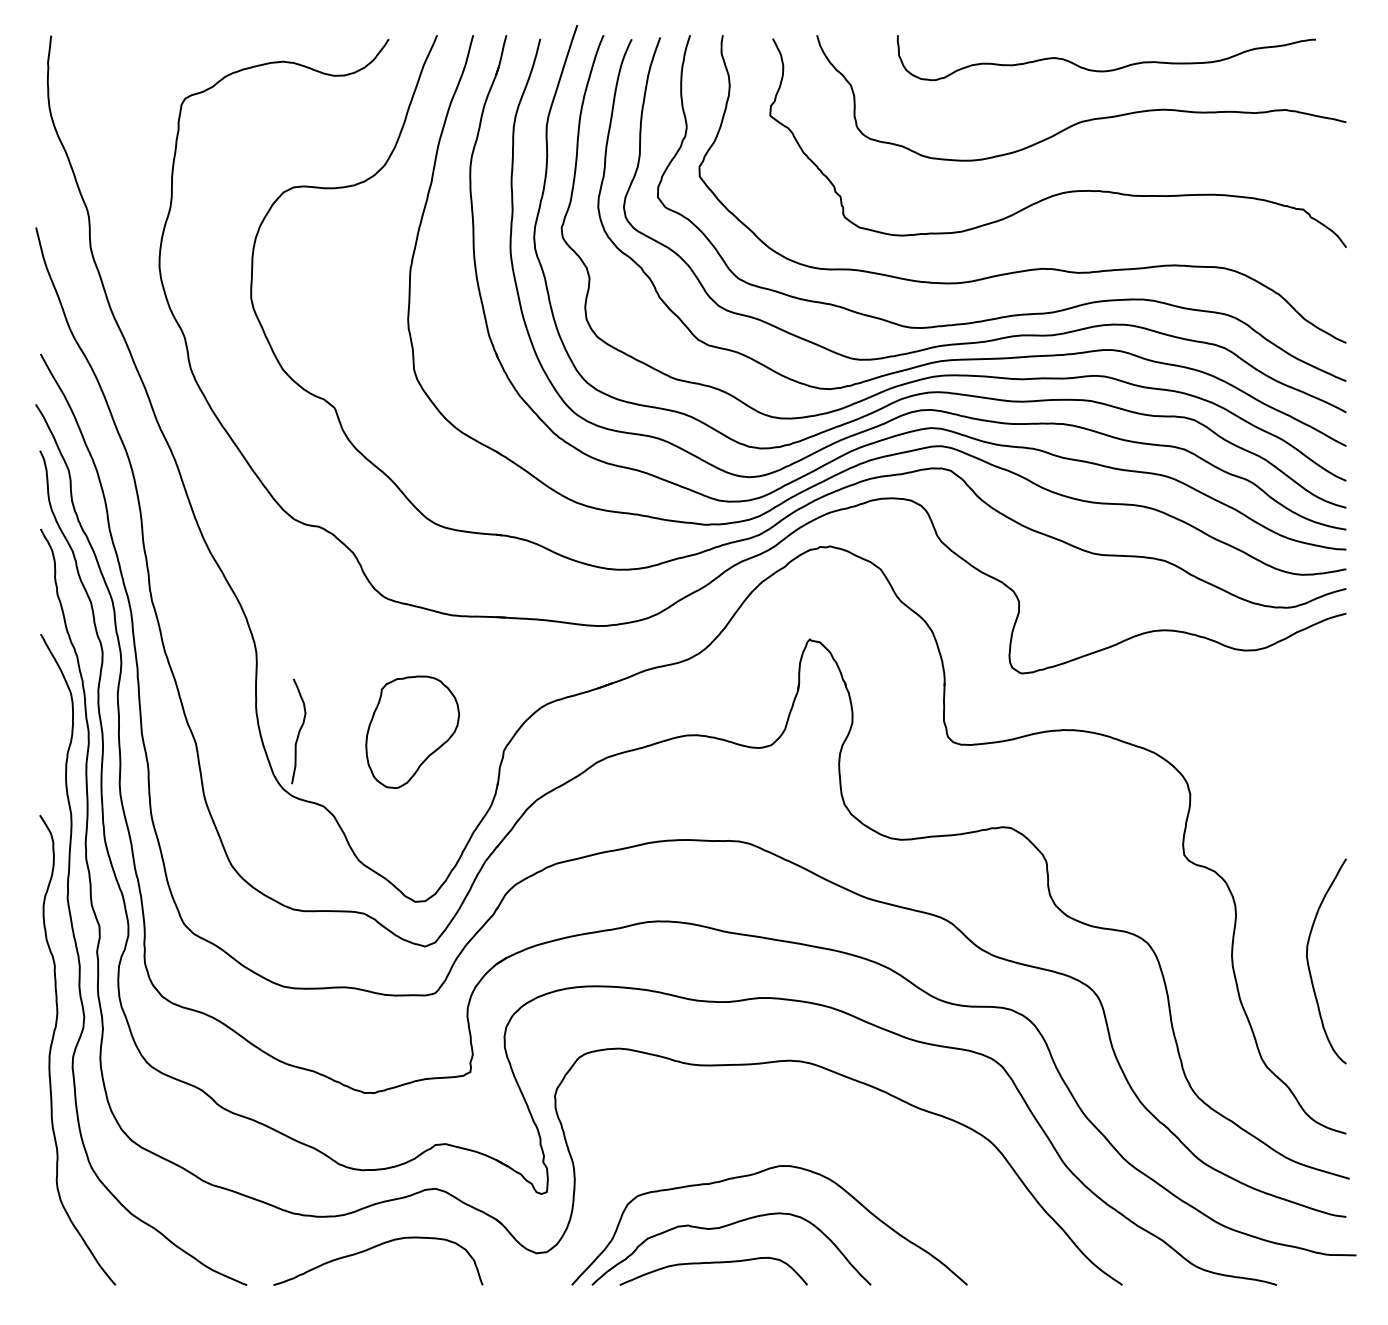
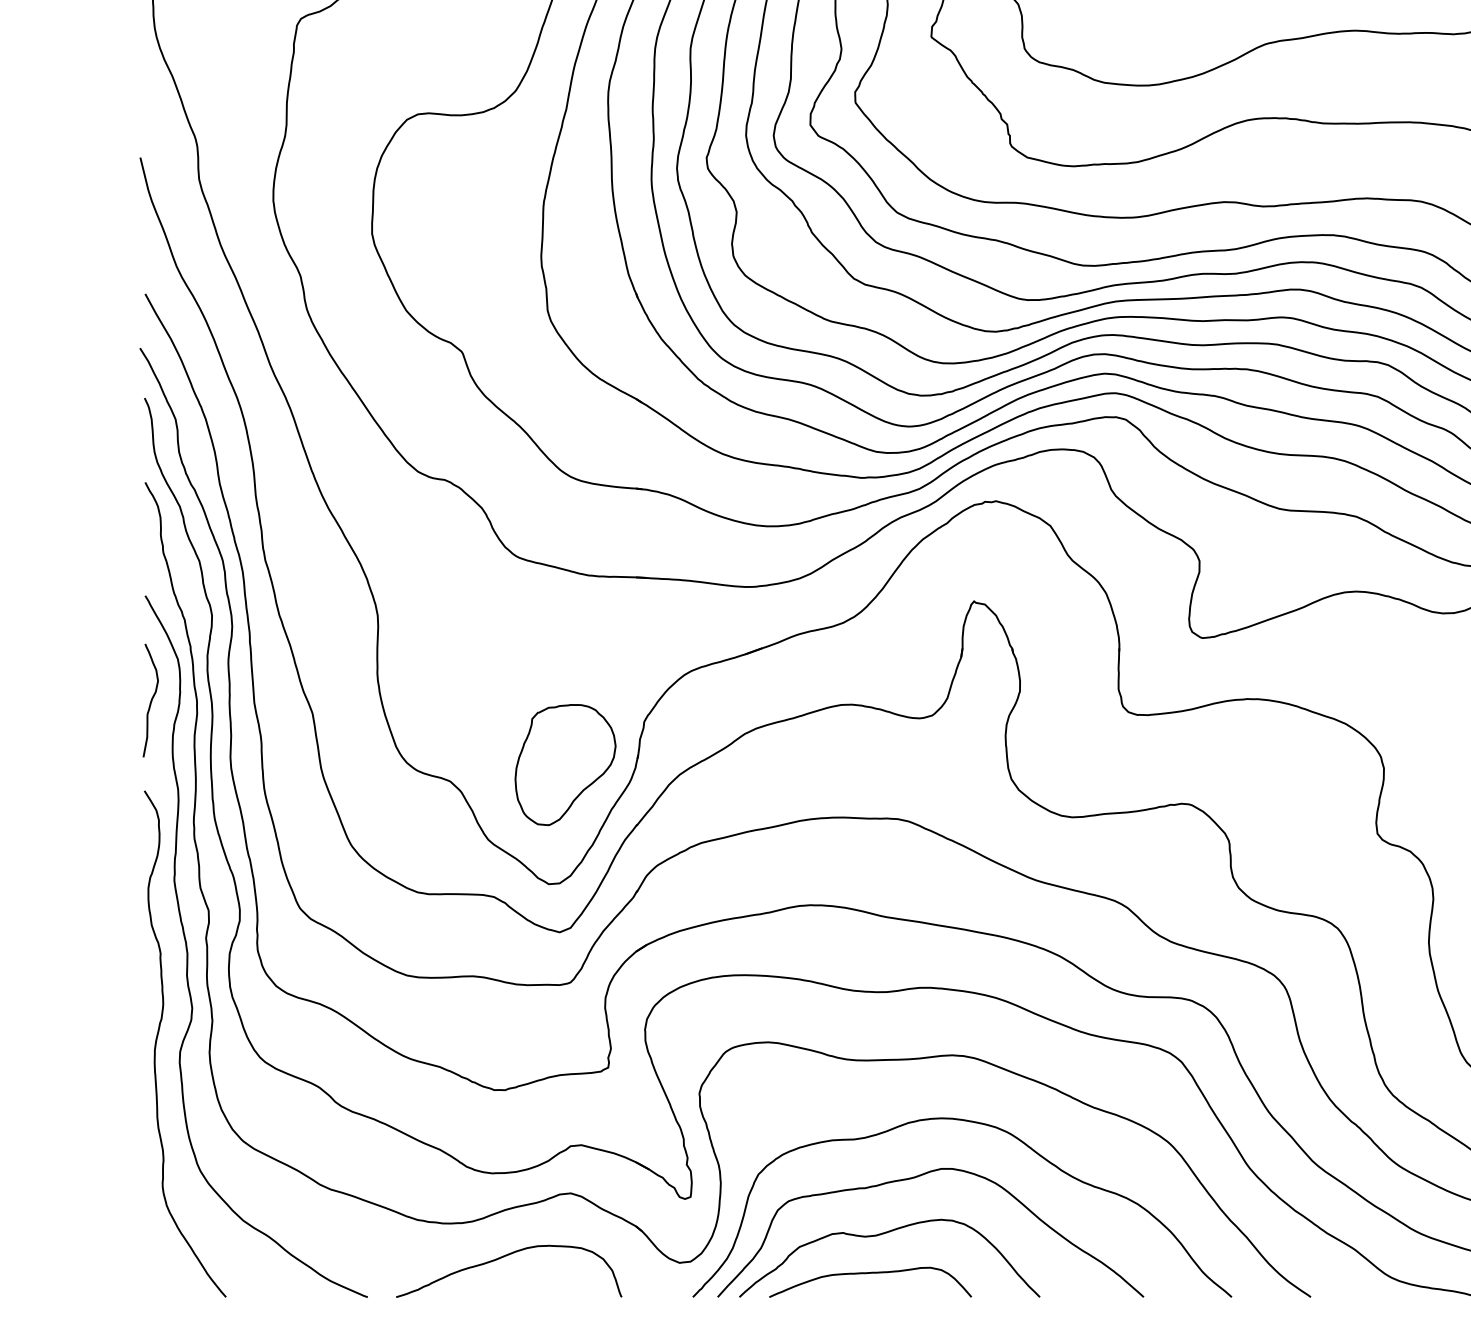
curve: (298, 731) -> (150, 700), moved
part: (412, 731) -> (565, 764), moved
curve: (817, 1125) -> (982, 1125), added

